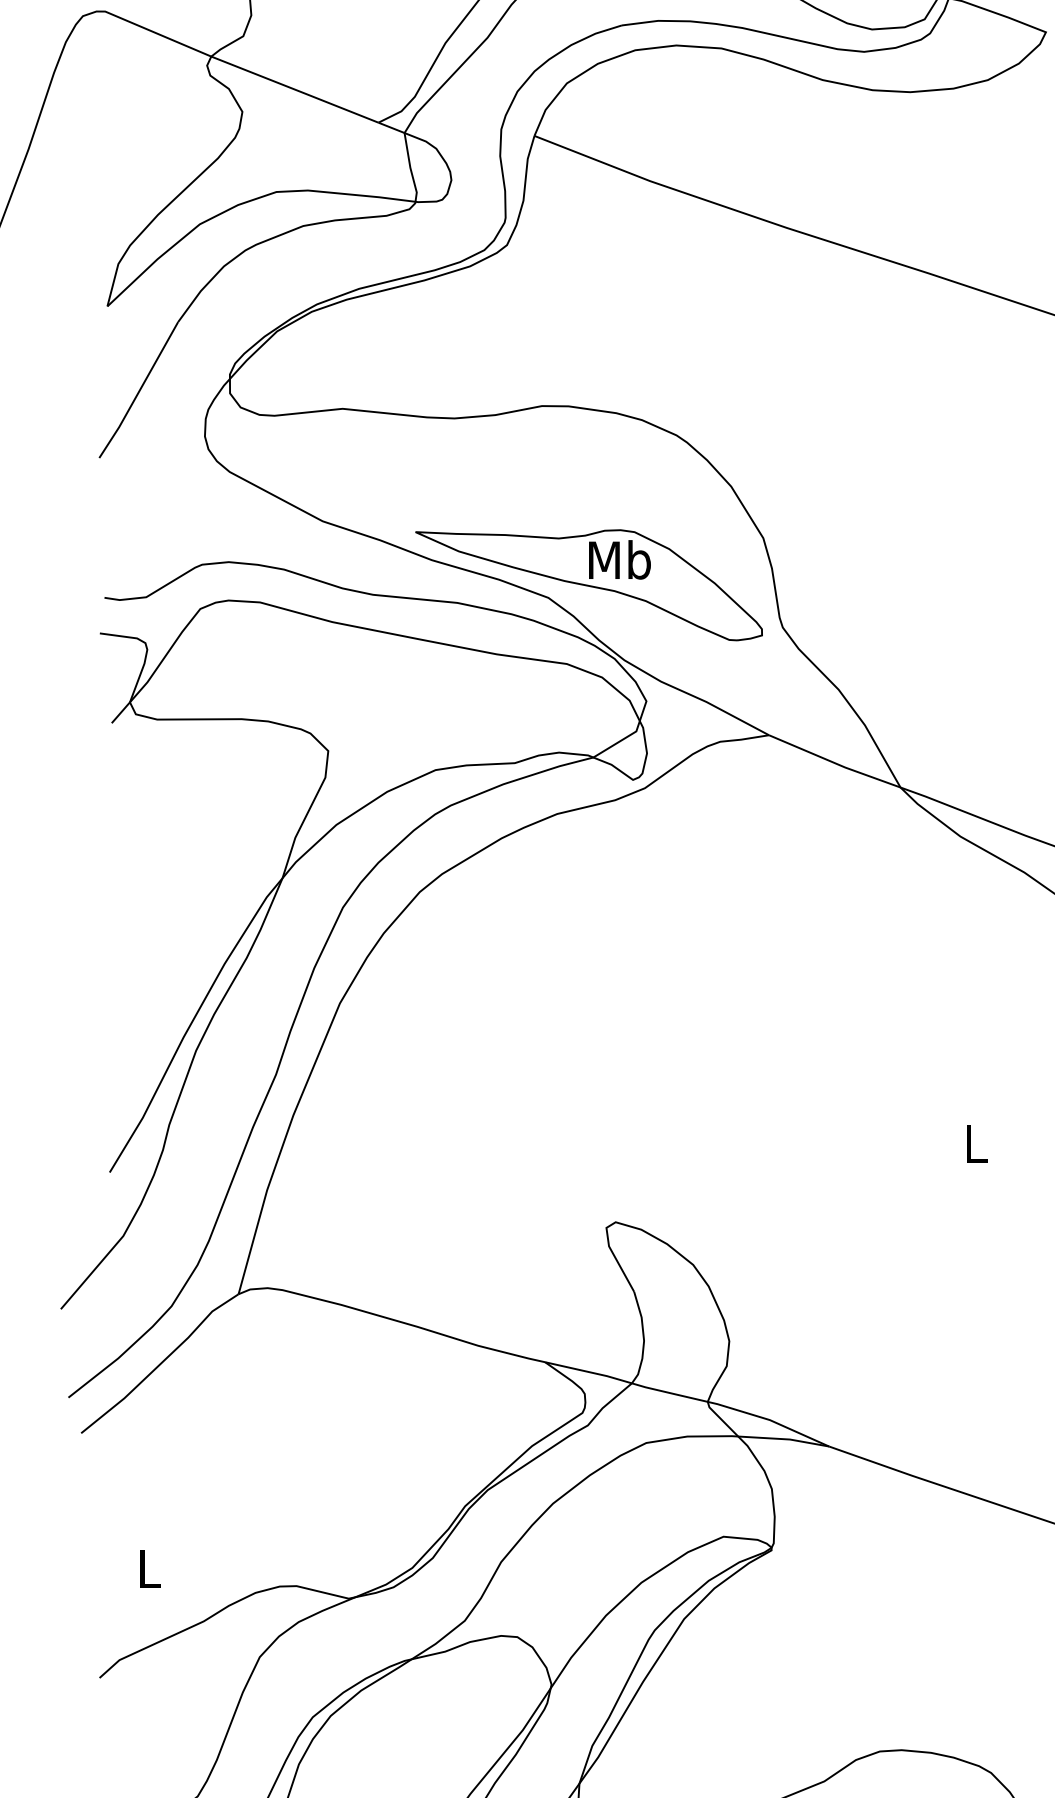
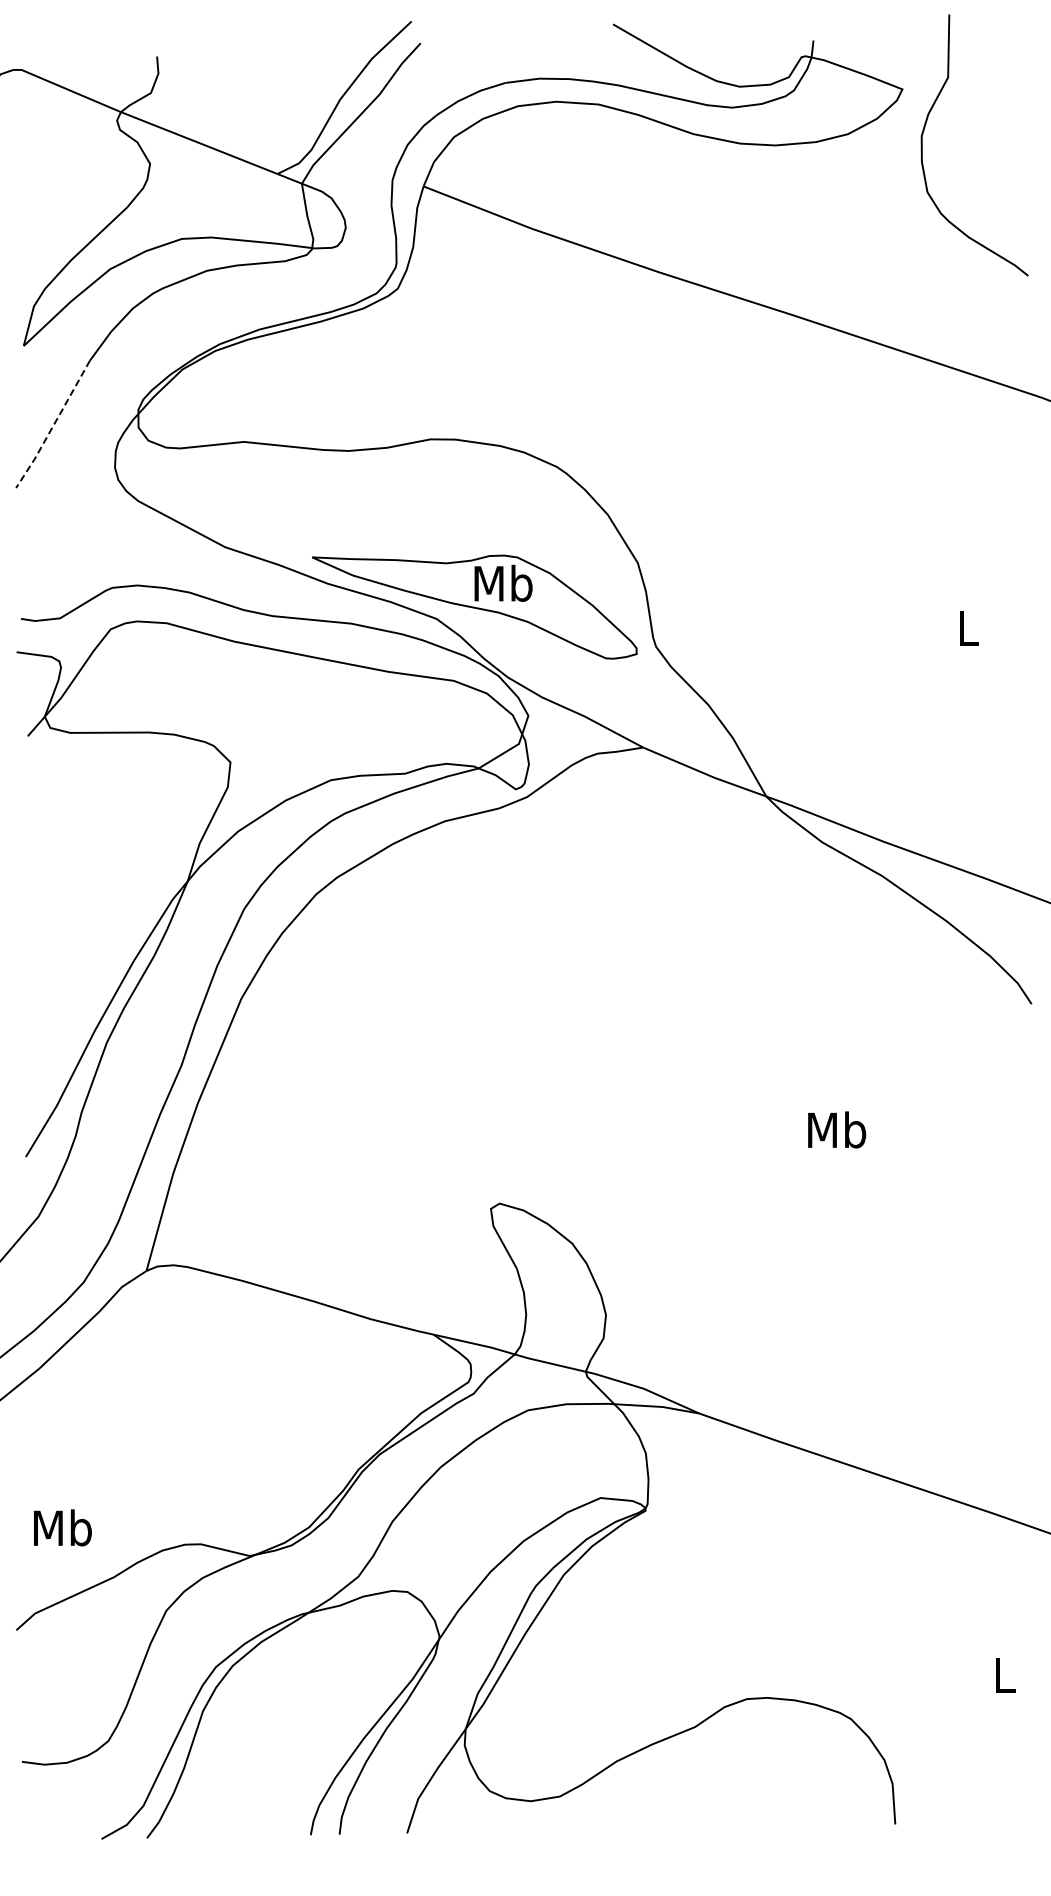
line: (139, 392) -> (53, 426), solid -> dashed
text: (976, 1143) -> (837, 1129), L -> Mb
text: (148, 1568) -> (62, 1527), L -> Mb

